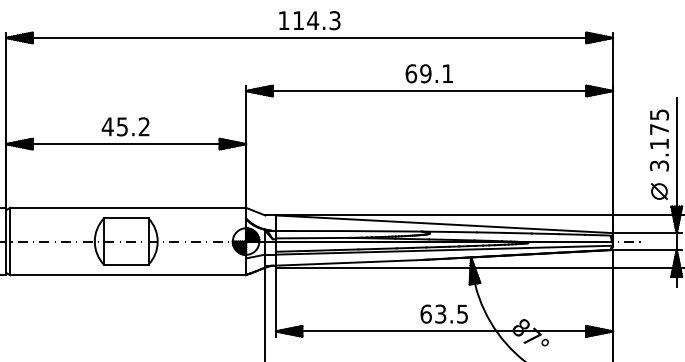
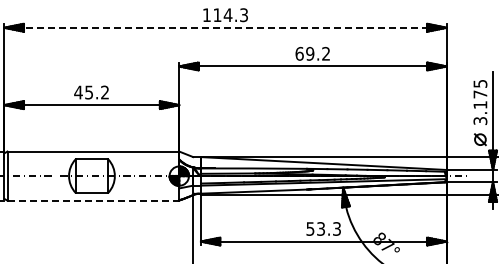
line: (310, 37) -> (226, 27), solid -> dashed
text: (446, 73) -> (325, 53), 69.1 -> 69.2
line: (128, 275) -> (93, 200), solid -> dashed
text: (444, 313) -> (323, 228), 63.5 -> 53.3

